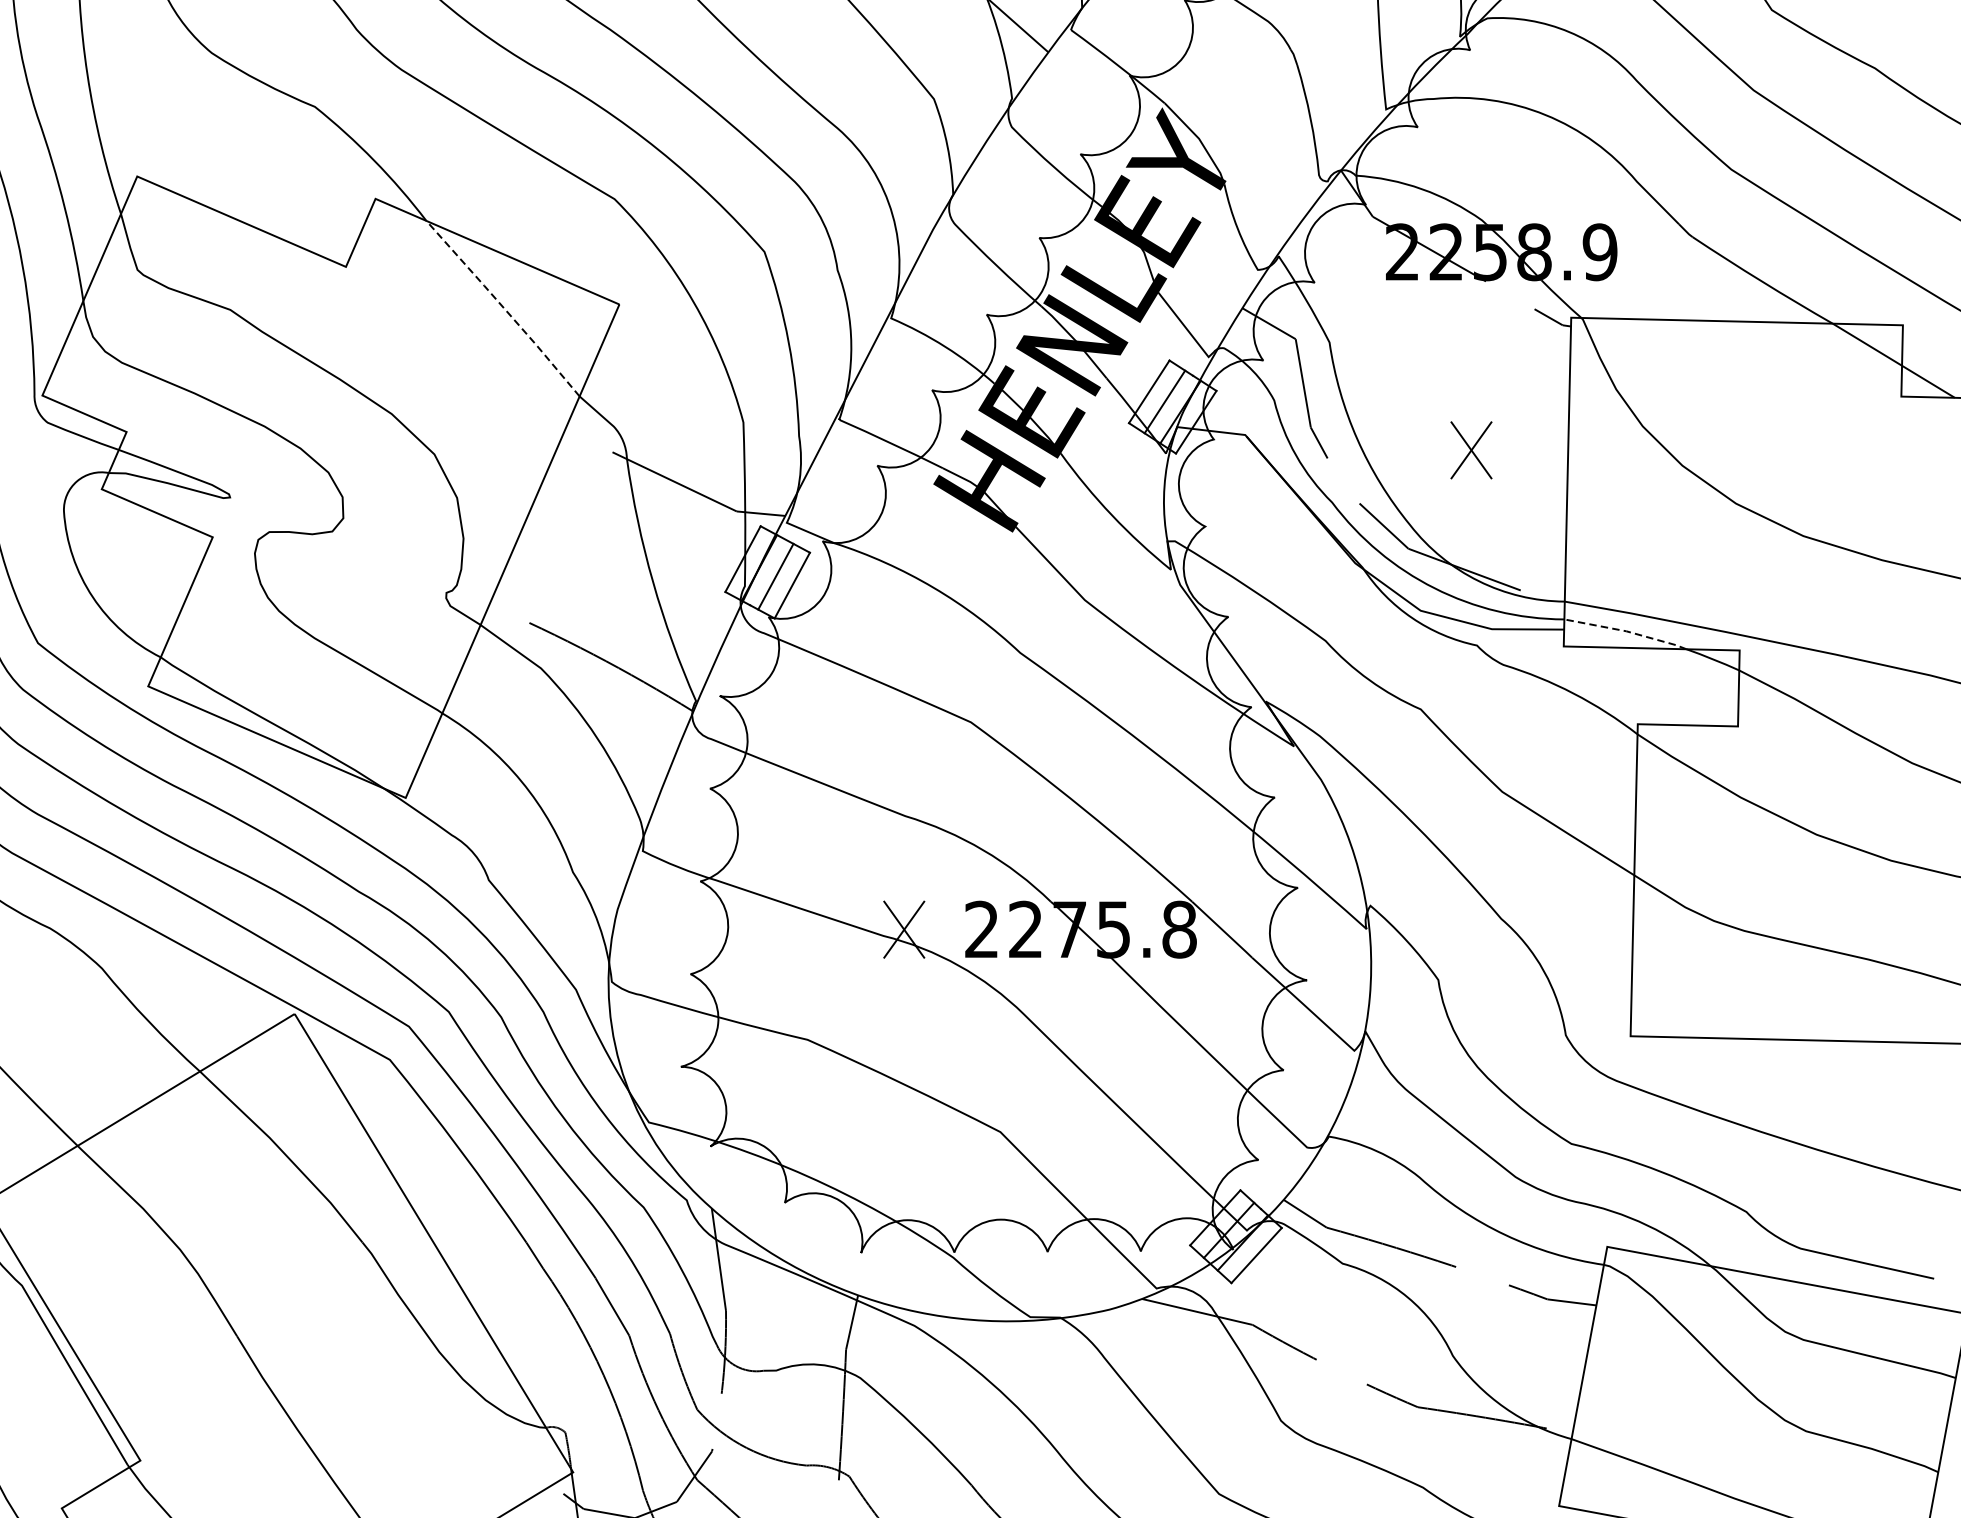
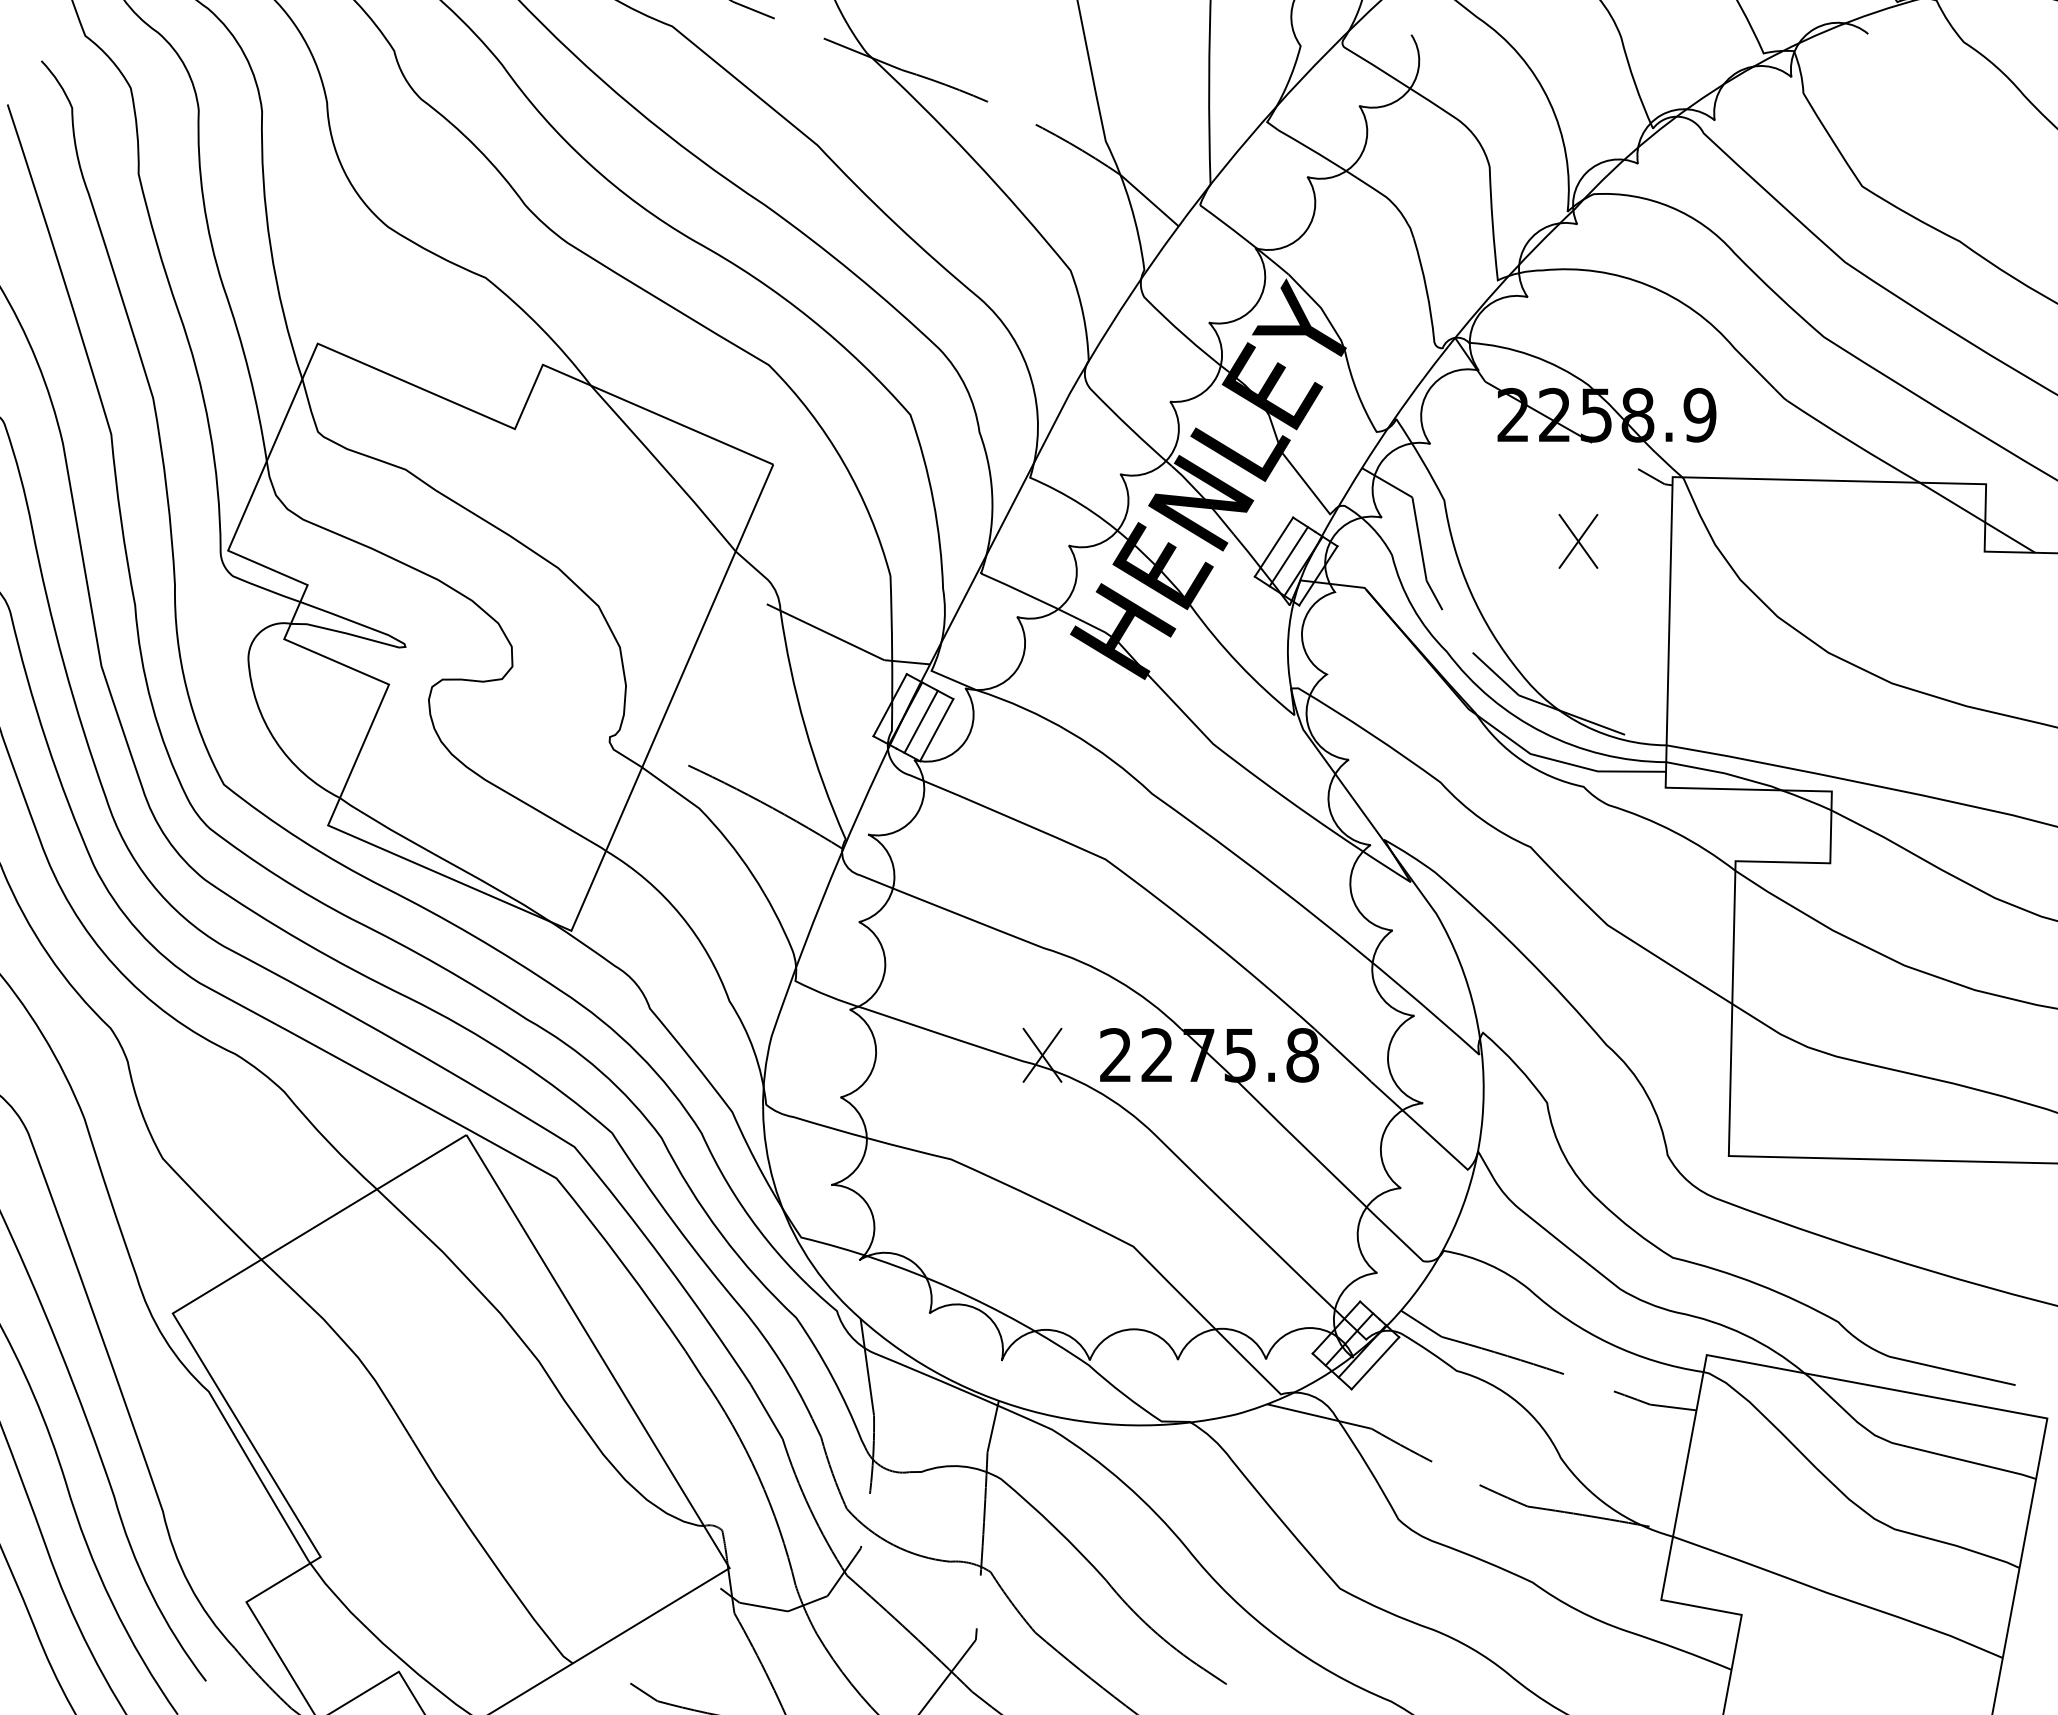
line: (503, 307) -> (663, 467), dashed -> solid
part: (1471, 449) -> (1578, 540), moved
line: (1626, 631) -> (1724, 773), dashed -> solid

